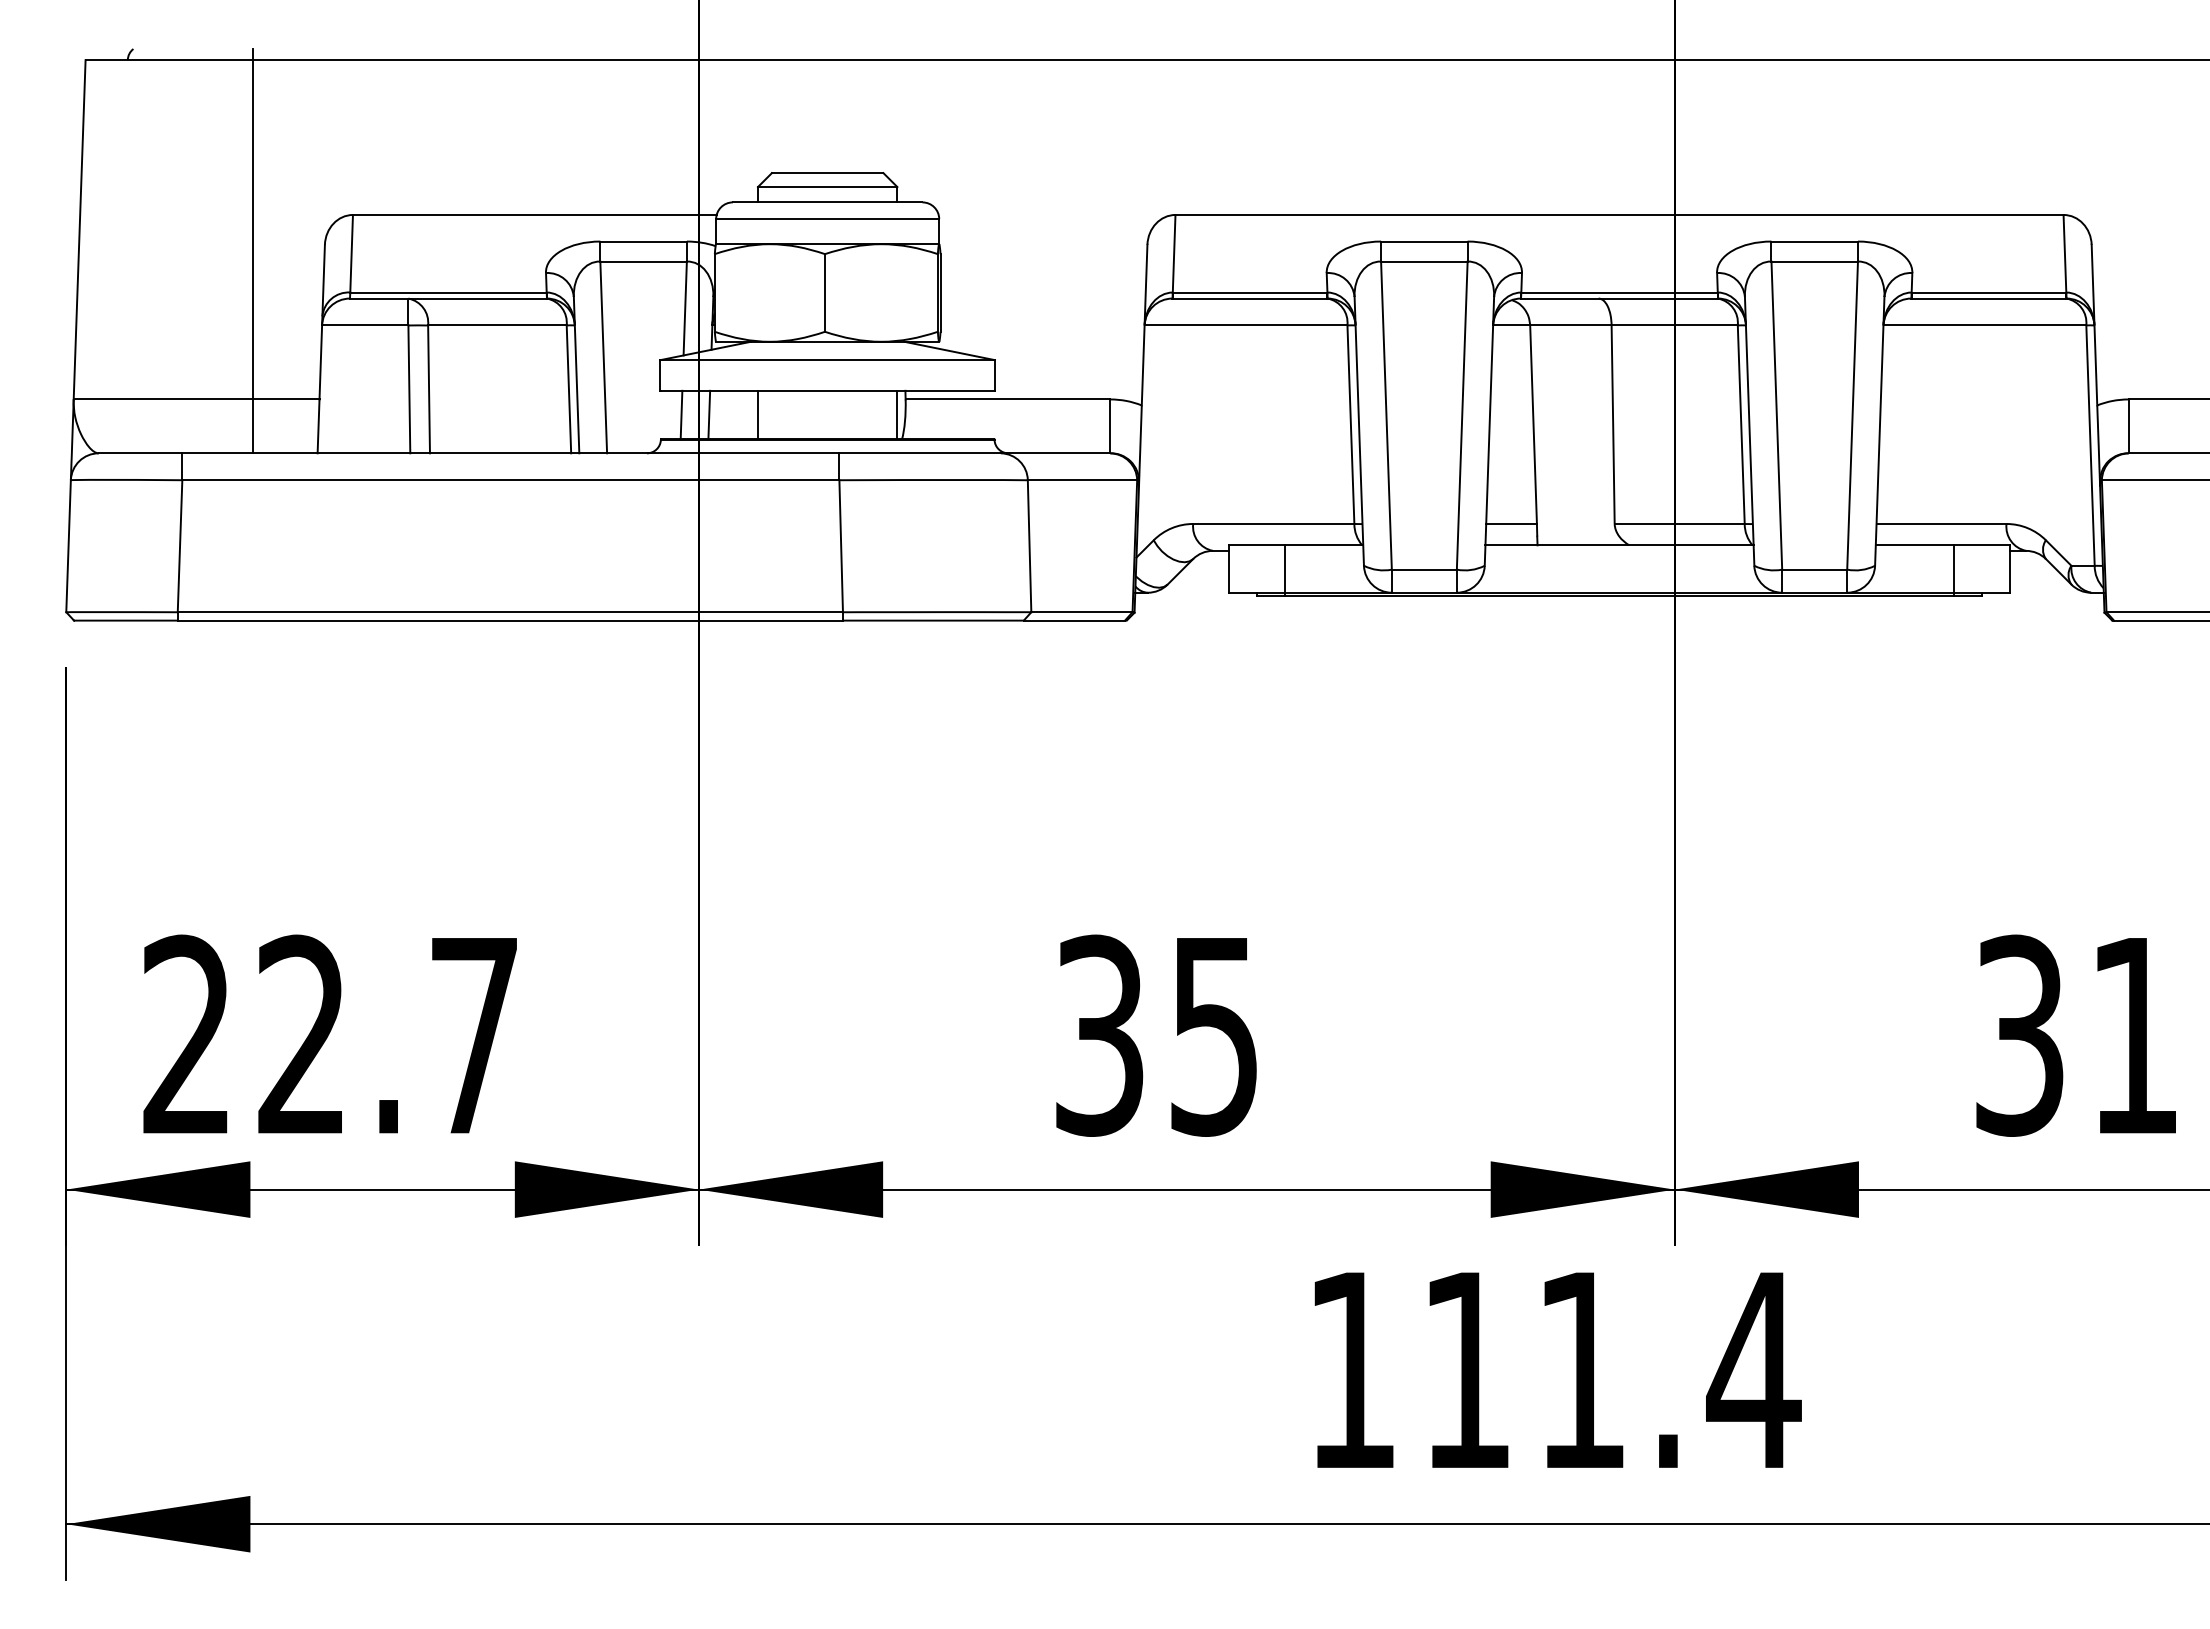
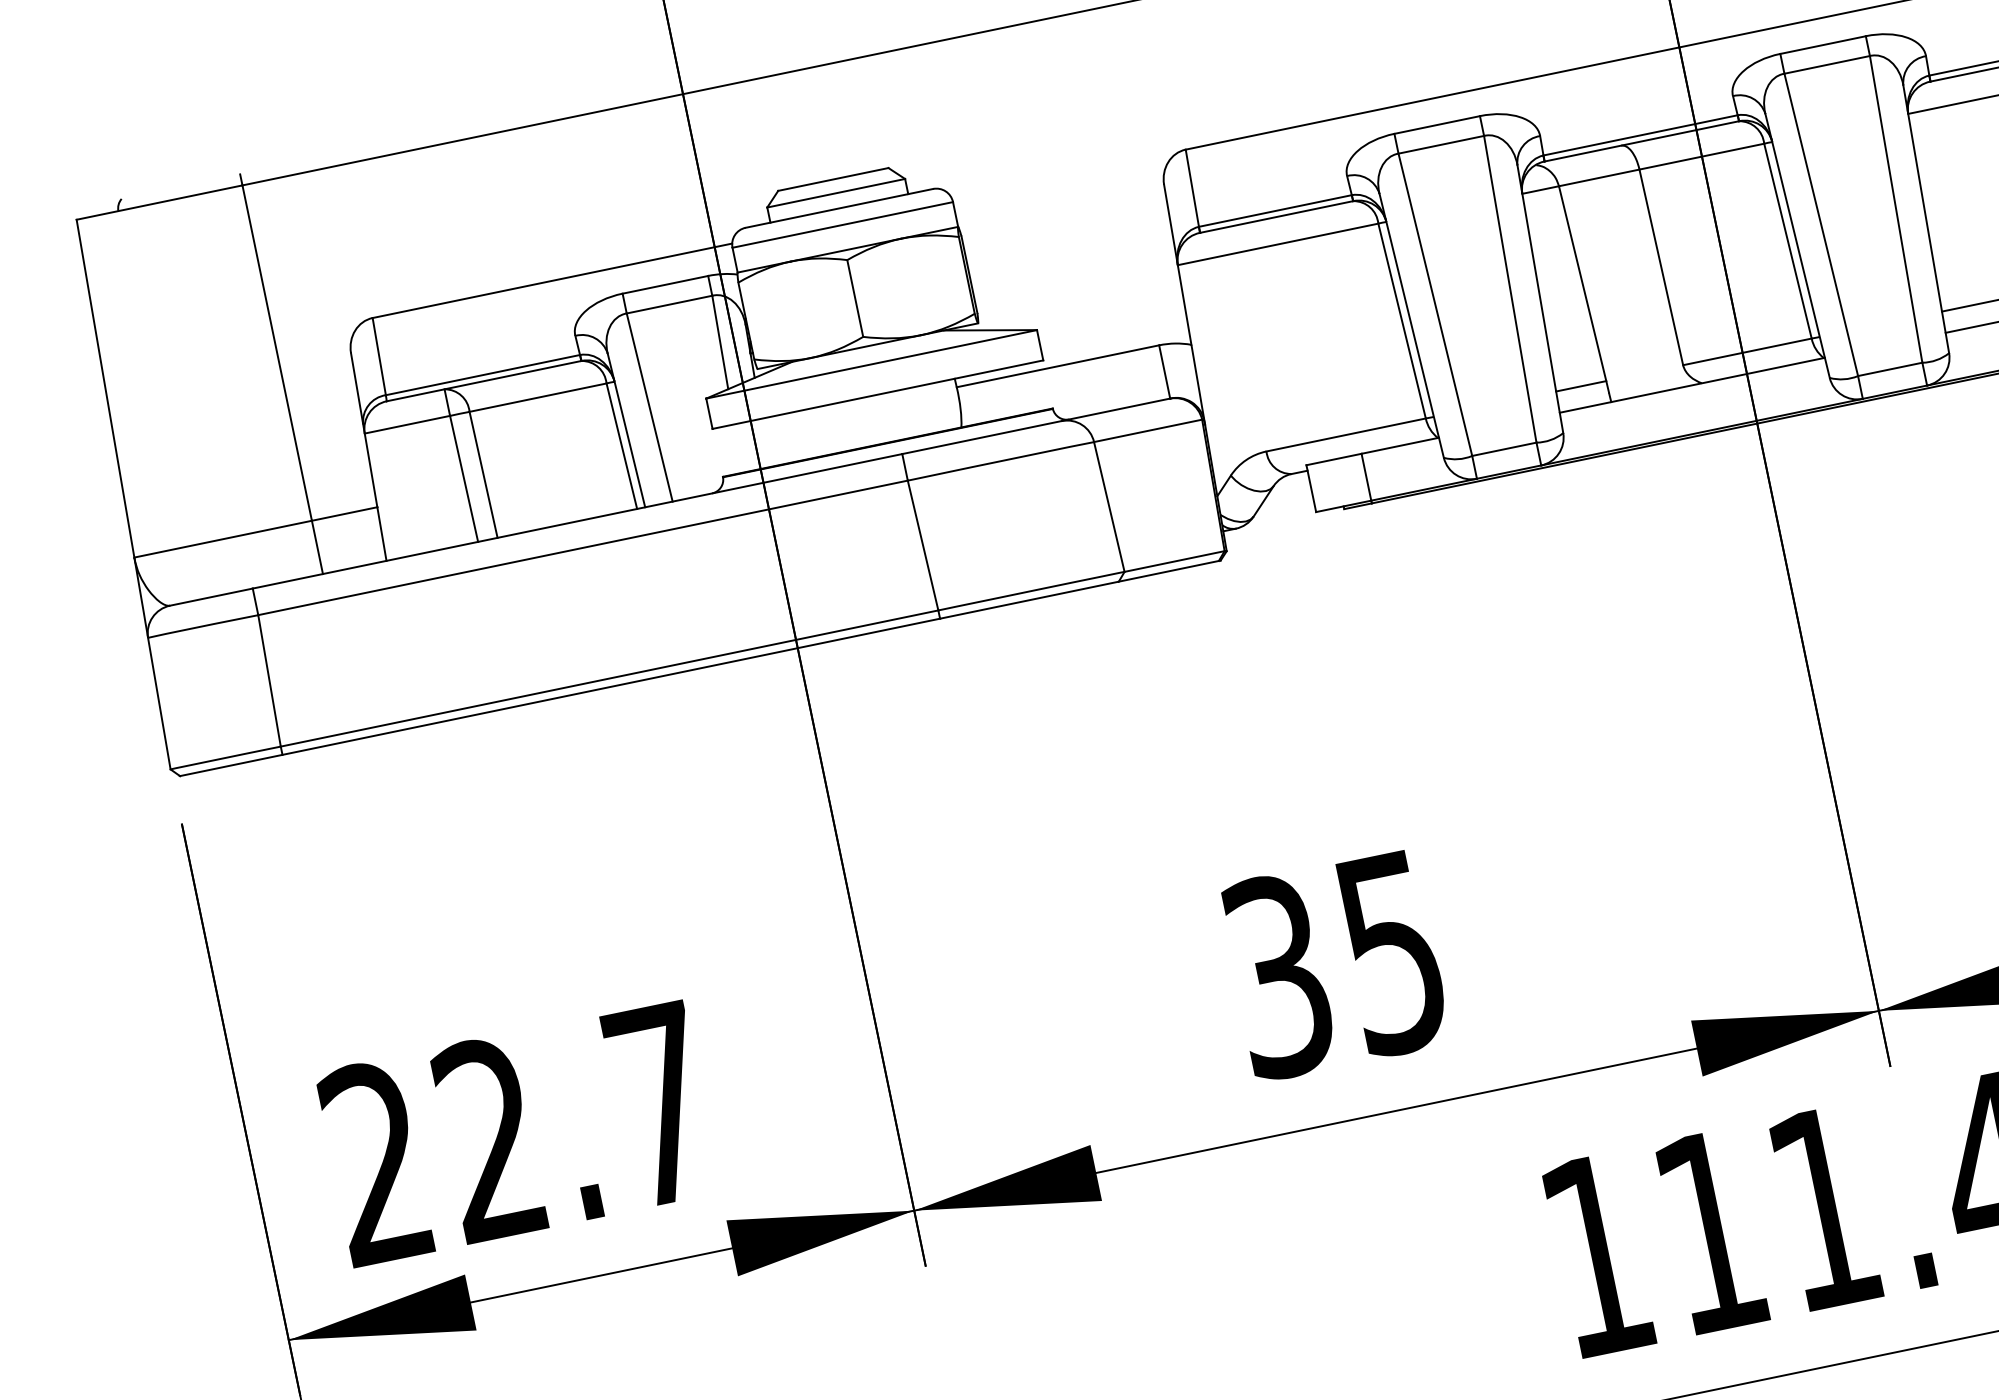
line: (681, 414) -> (738, 448), removed
line: (709, 414) -> (765, 442), removed
line: (757, 414) -> (813, 432), removed
line: (897, 414) -> (951, 403), removed

